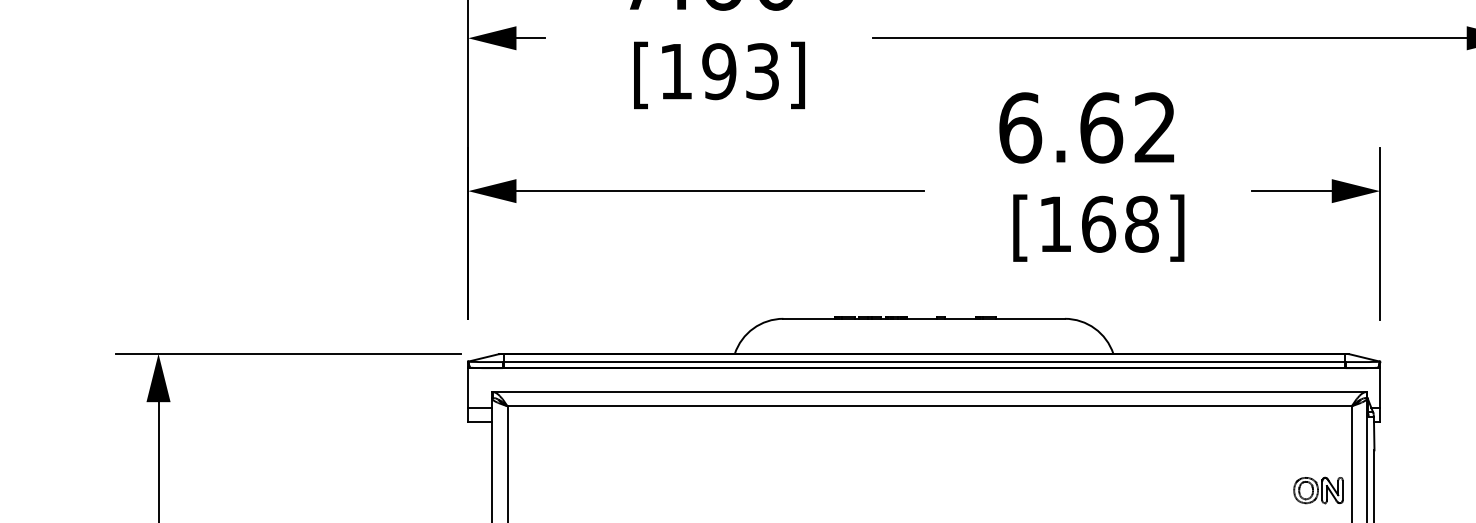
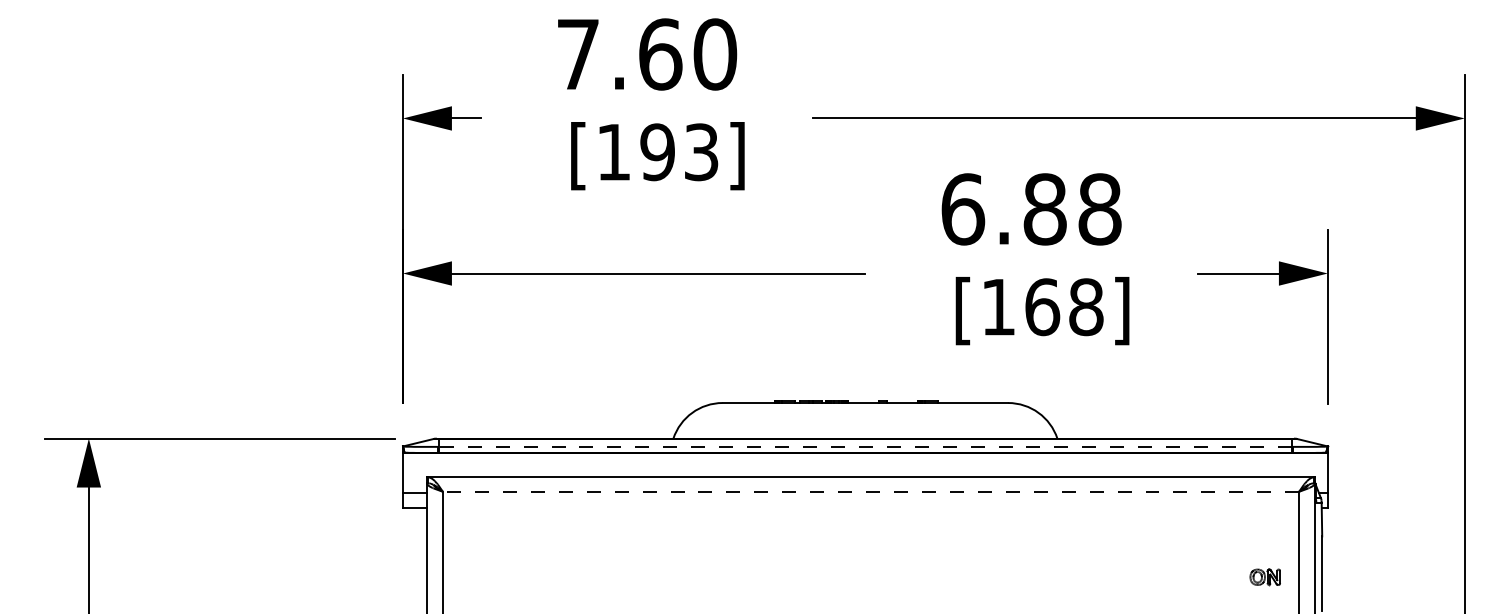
text: (1128, 128) -> (1072, 209), 6.62 -> 6.88
line: (923, 361) -> (864, 446), solid -> dashed
line: (929, 406) -> (870, 491), solid -> dashed
part: (1317, 490) -> (1264, 577), size x0.6

